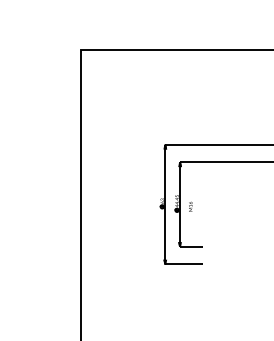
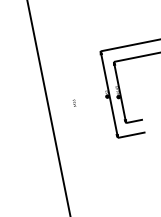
text: (190, 206) -> (74, 103), moved

